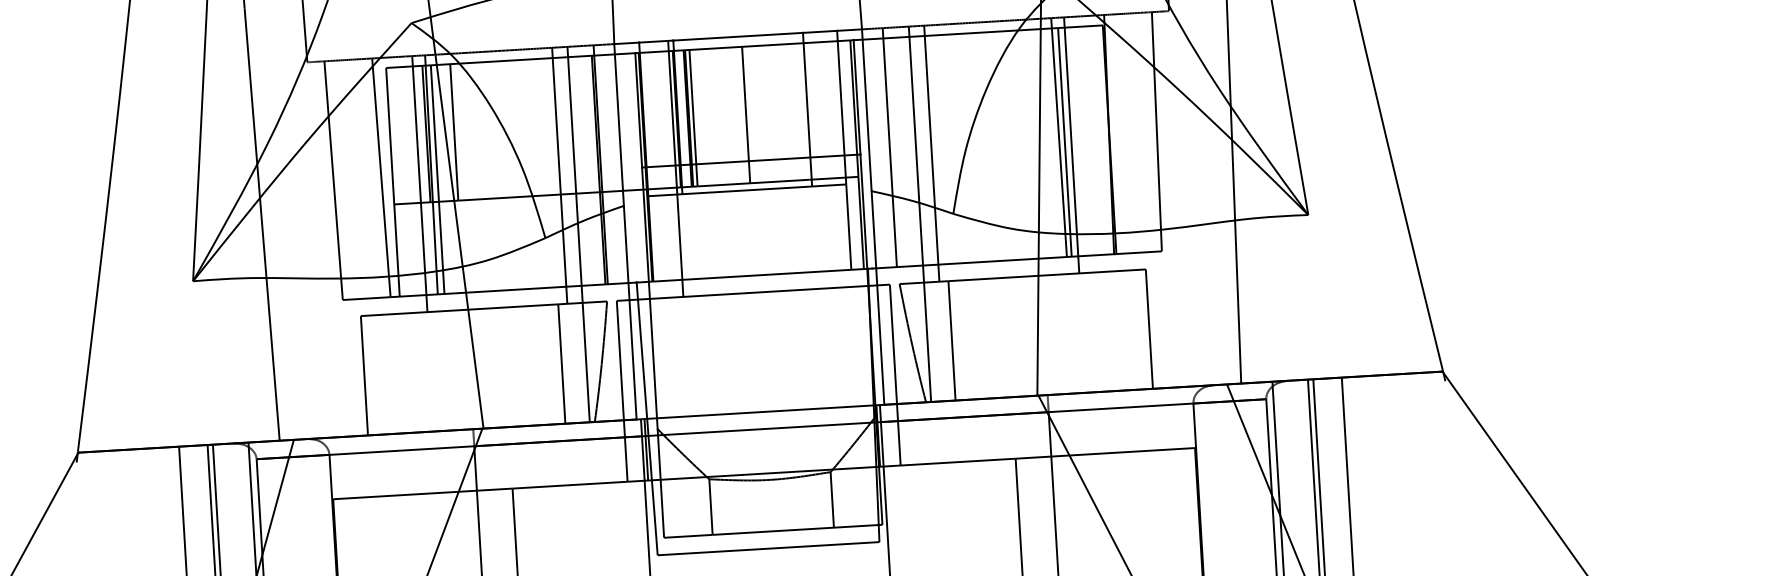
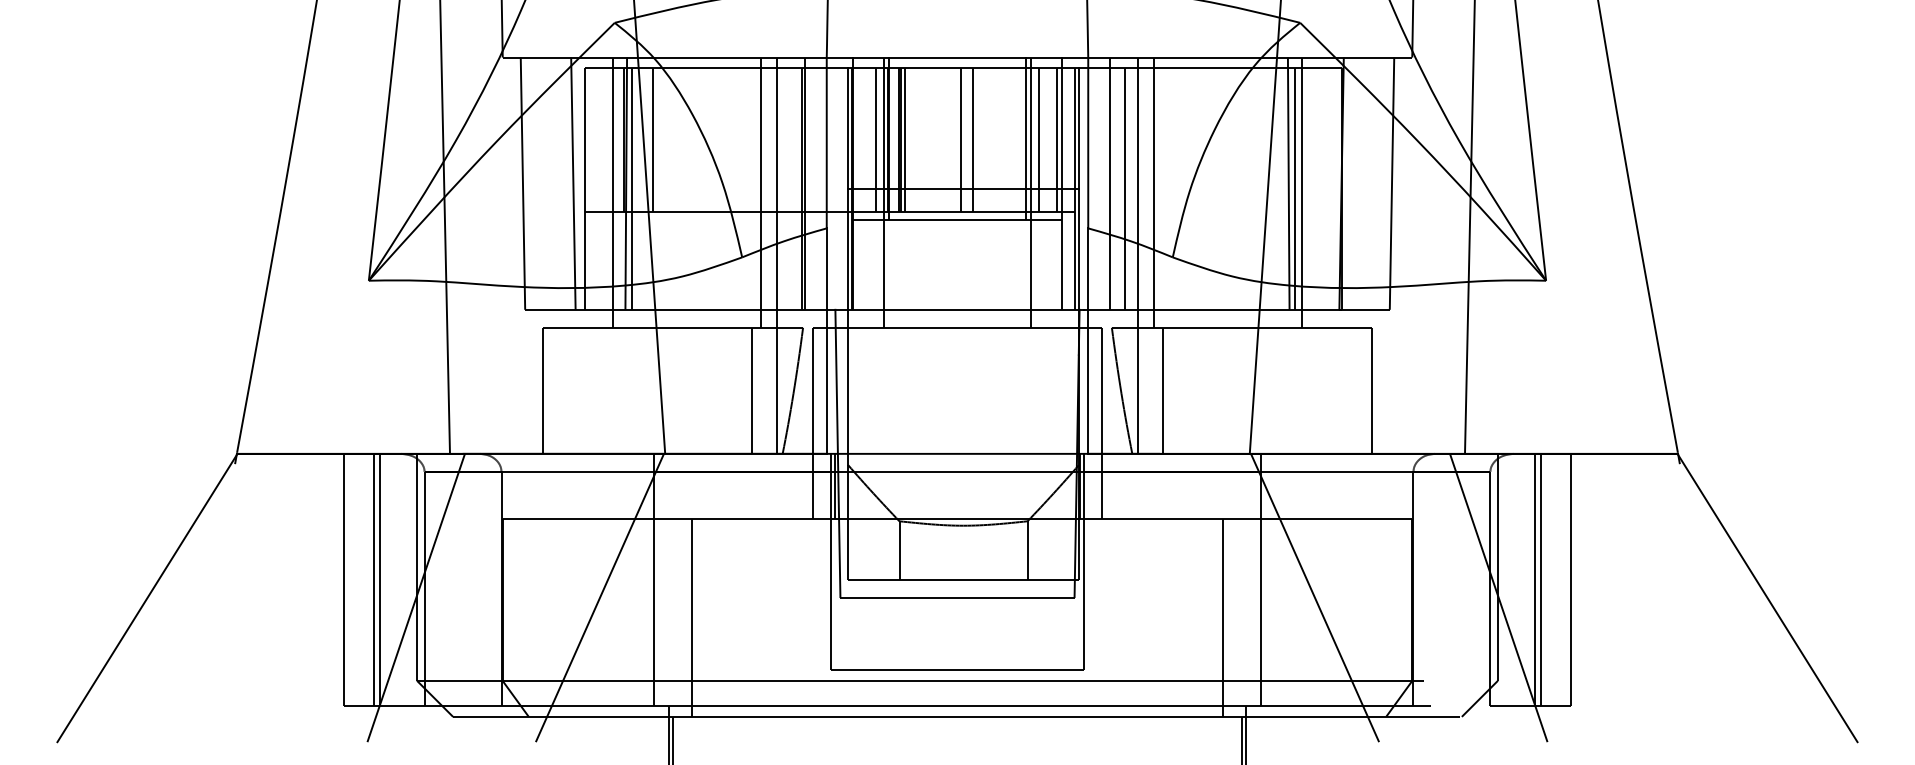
line: (837, 109) -> (1057, 140), added
line: (820, 110) -> (1039, 140), added
line: (757, 114) -> (972, 140), added
line: (665, 119) -> (875, 140), added
line: (903, 151) -> (1124, 188), added
line: (815, 160) -> (1031, 192), added

